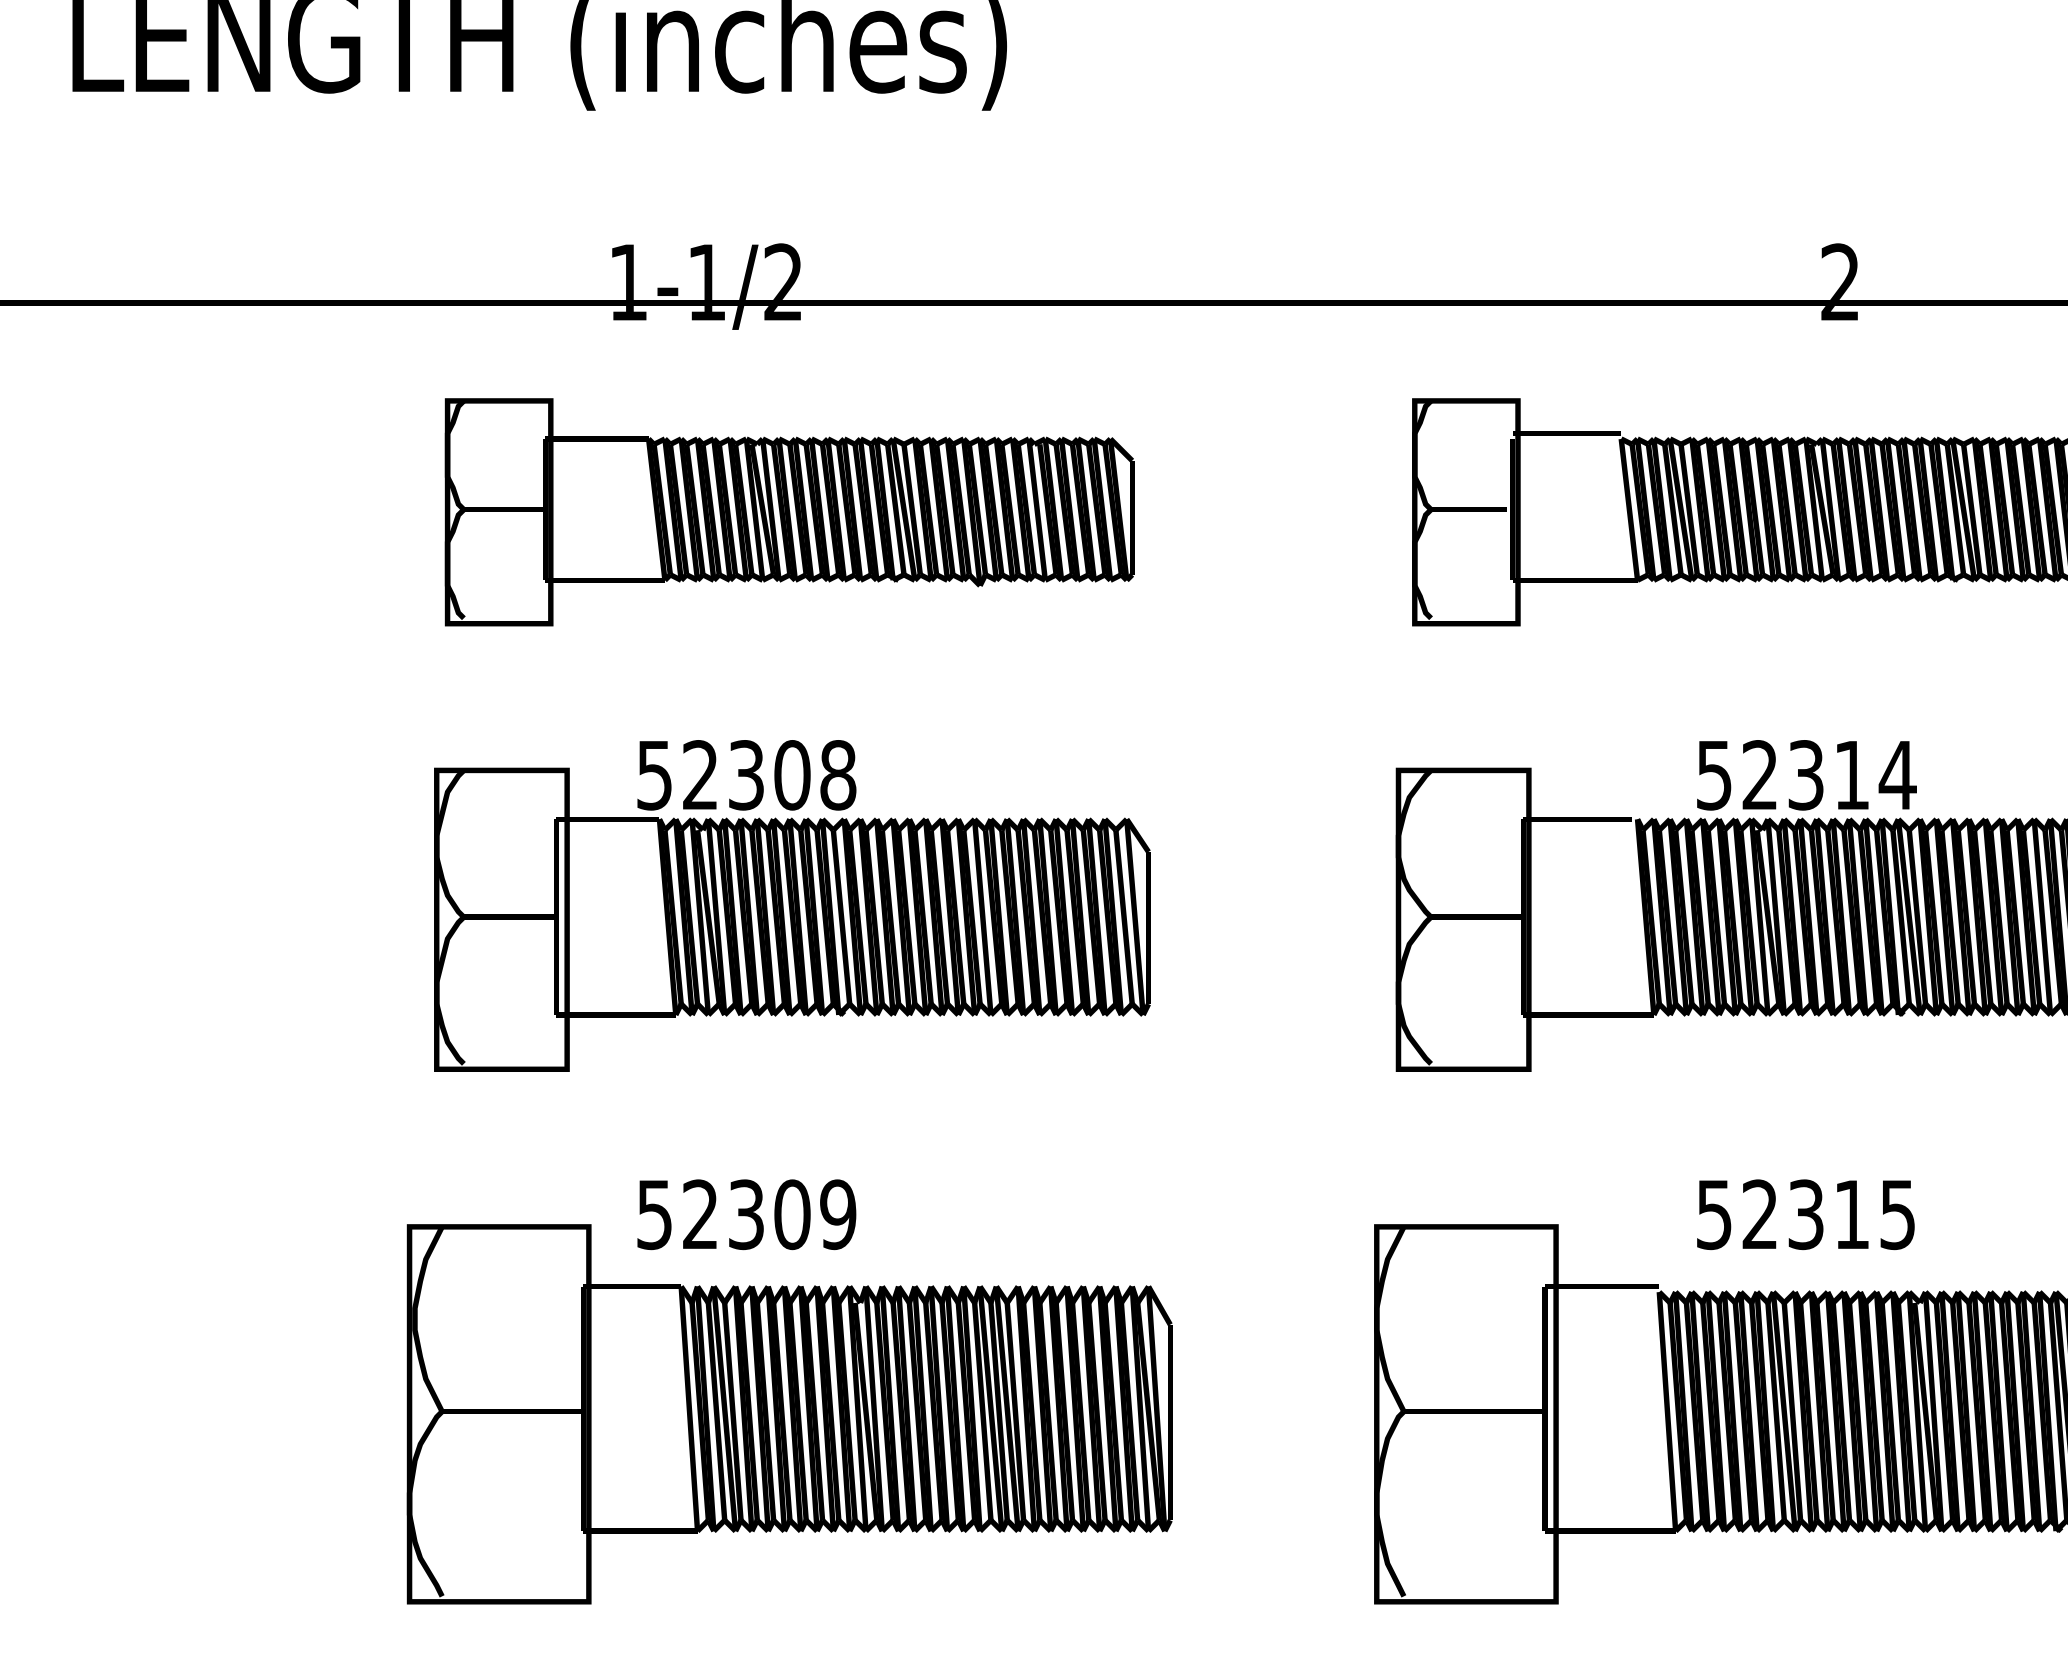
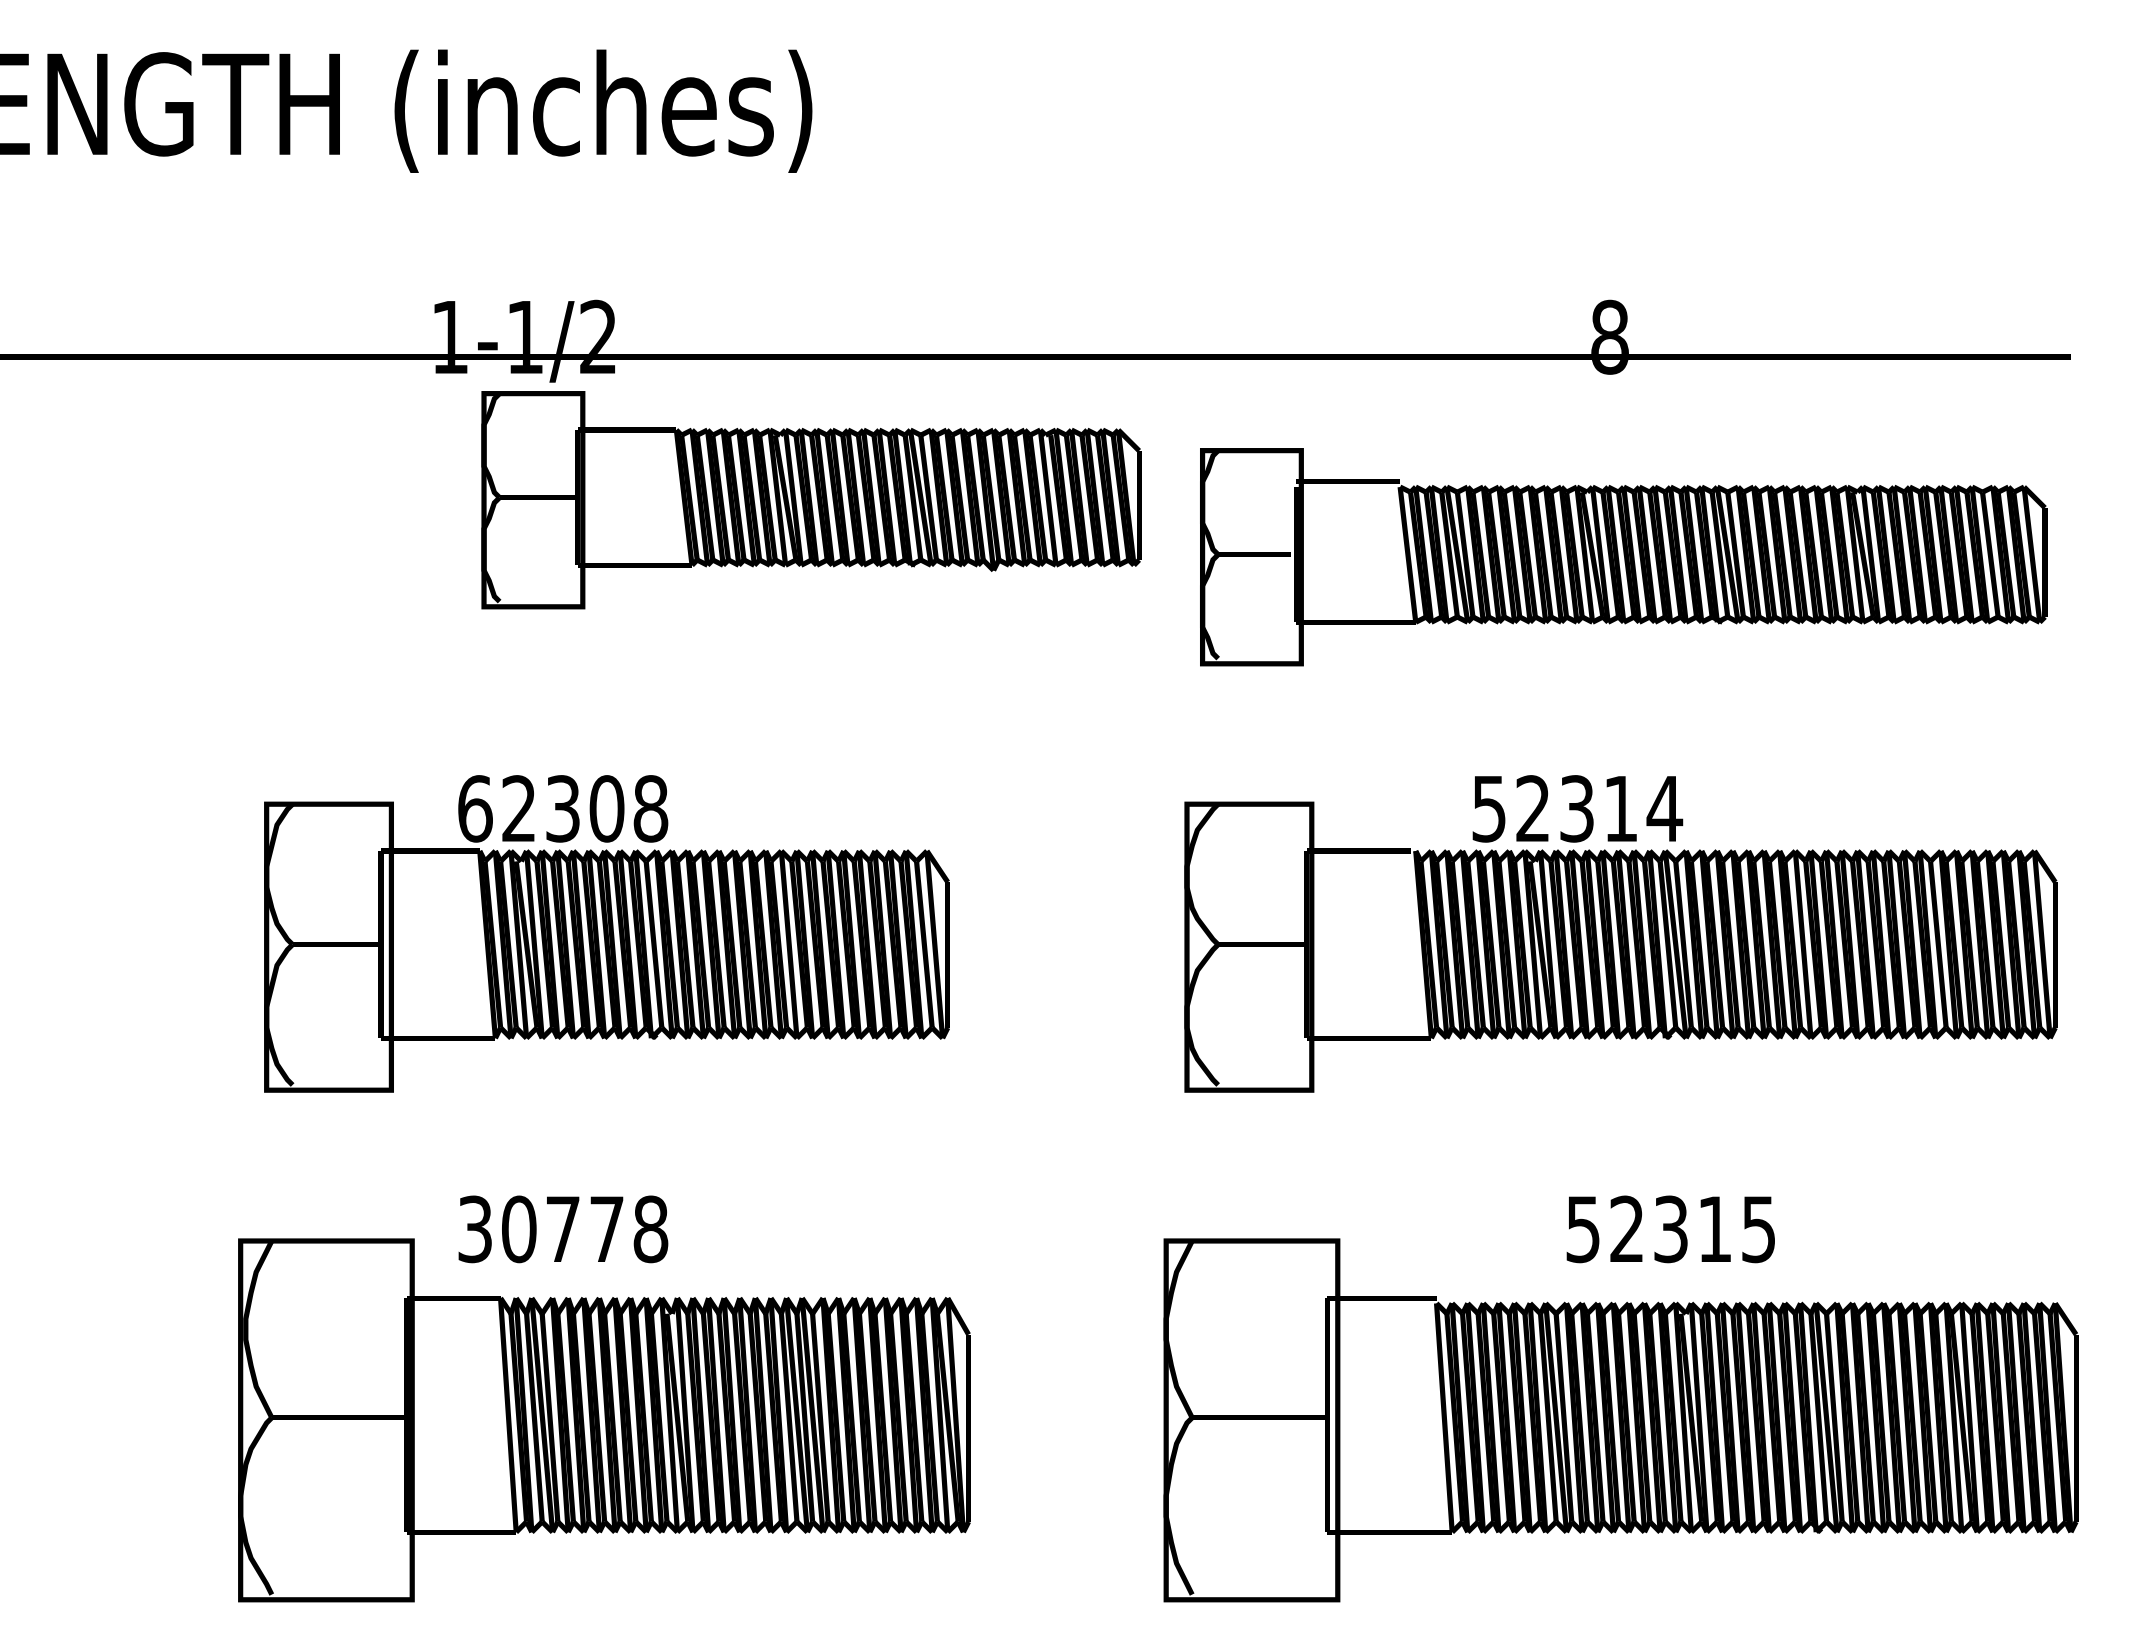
text: (1840, 281) -> (1609, 336), 2 -> 8
part: (789, 512) -> (811, 500), moved
text: (654, 774) -> (475, 808), 52308 -> 62308
text: (746, 1214) -> (563, 1229), 52309 -> 30778
text: (1805, 1214) -> (1670, 1229), moved

